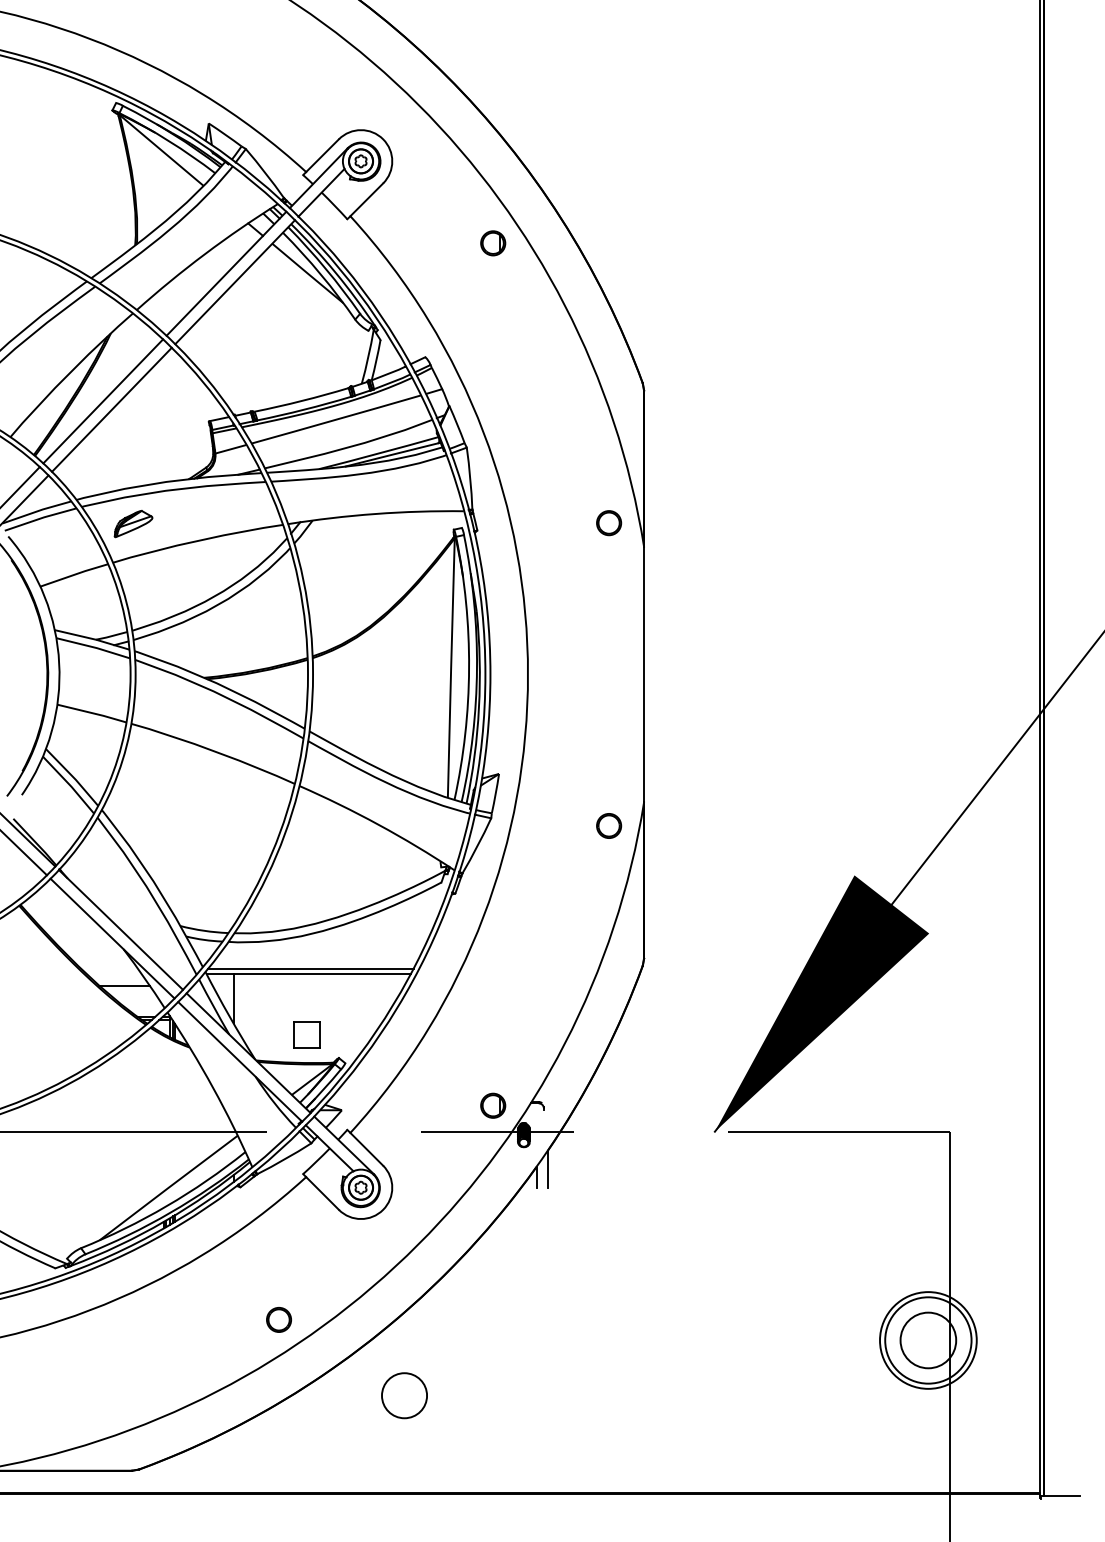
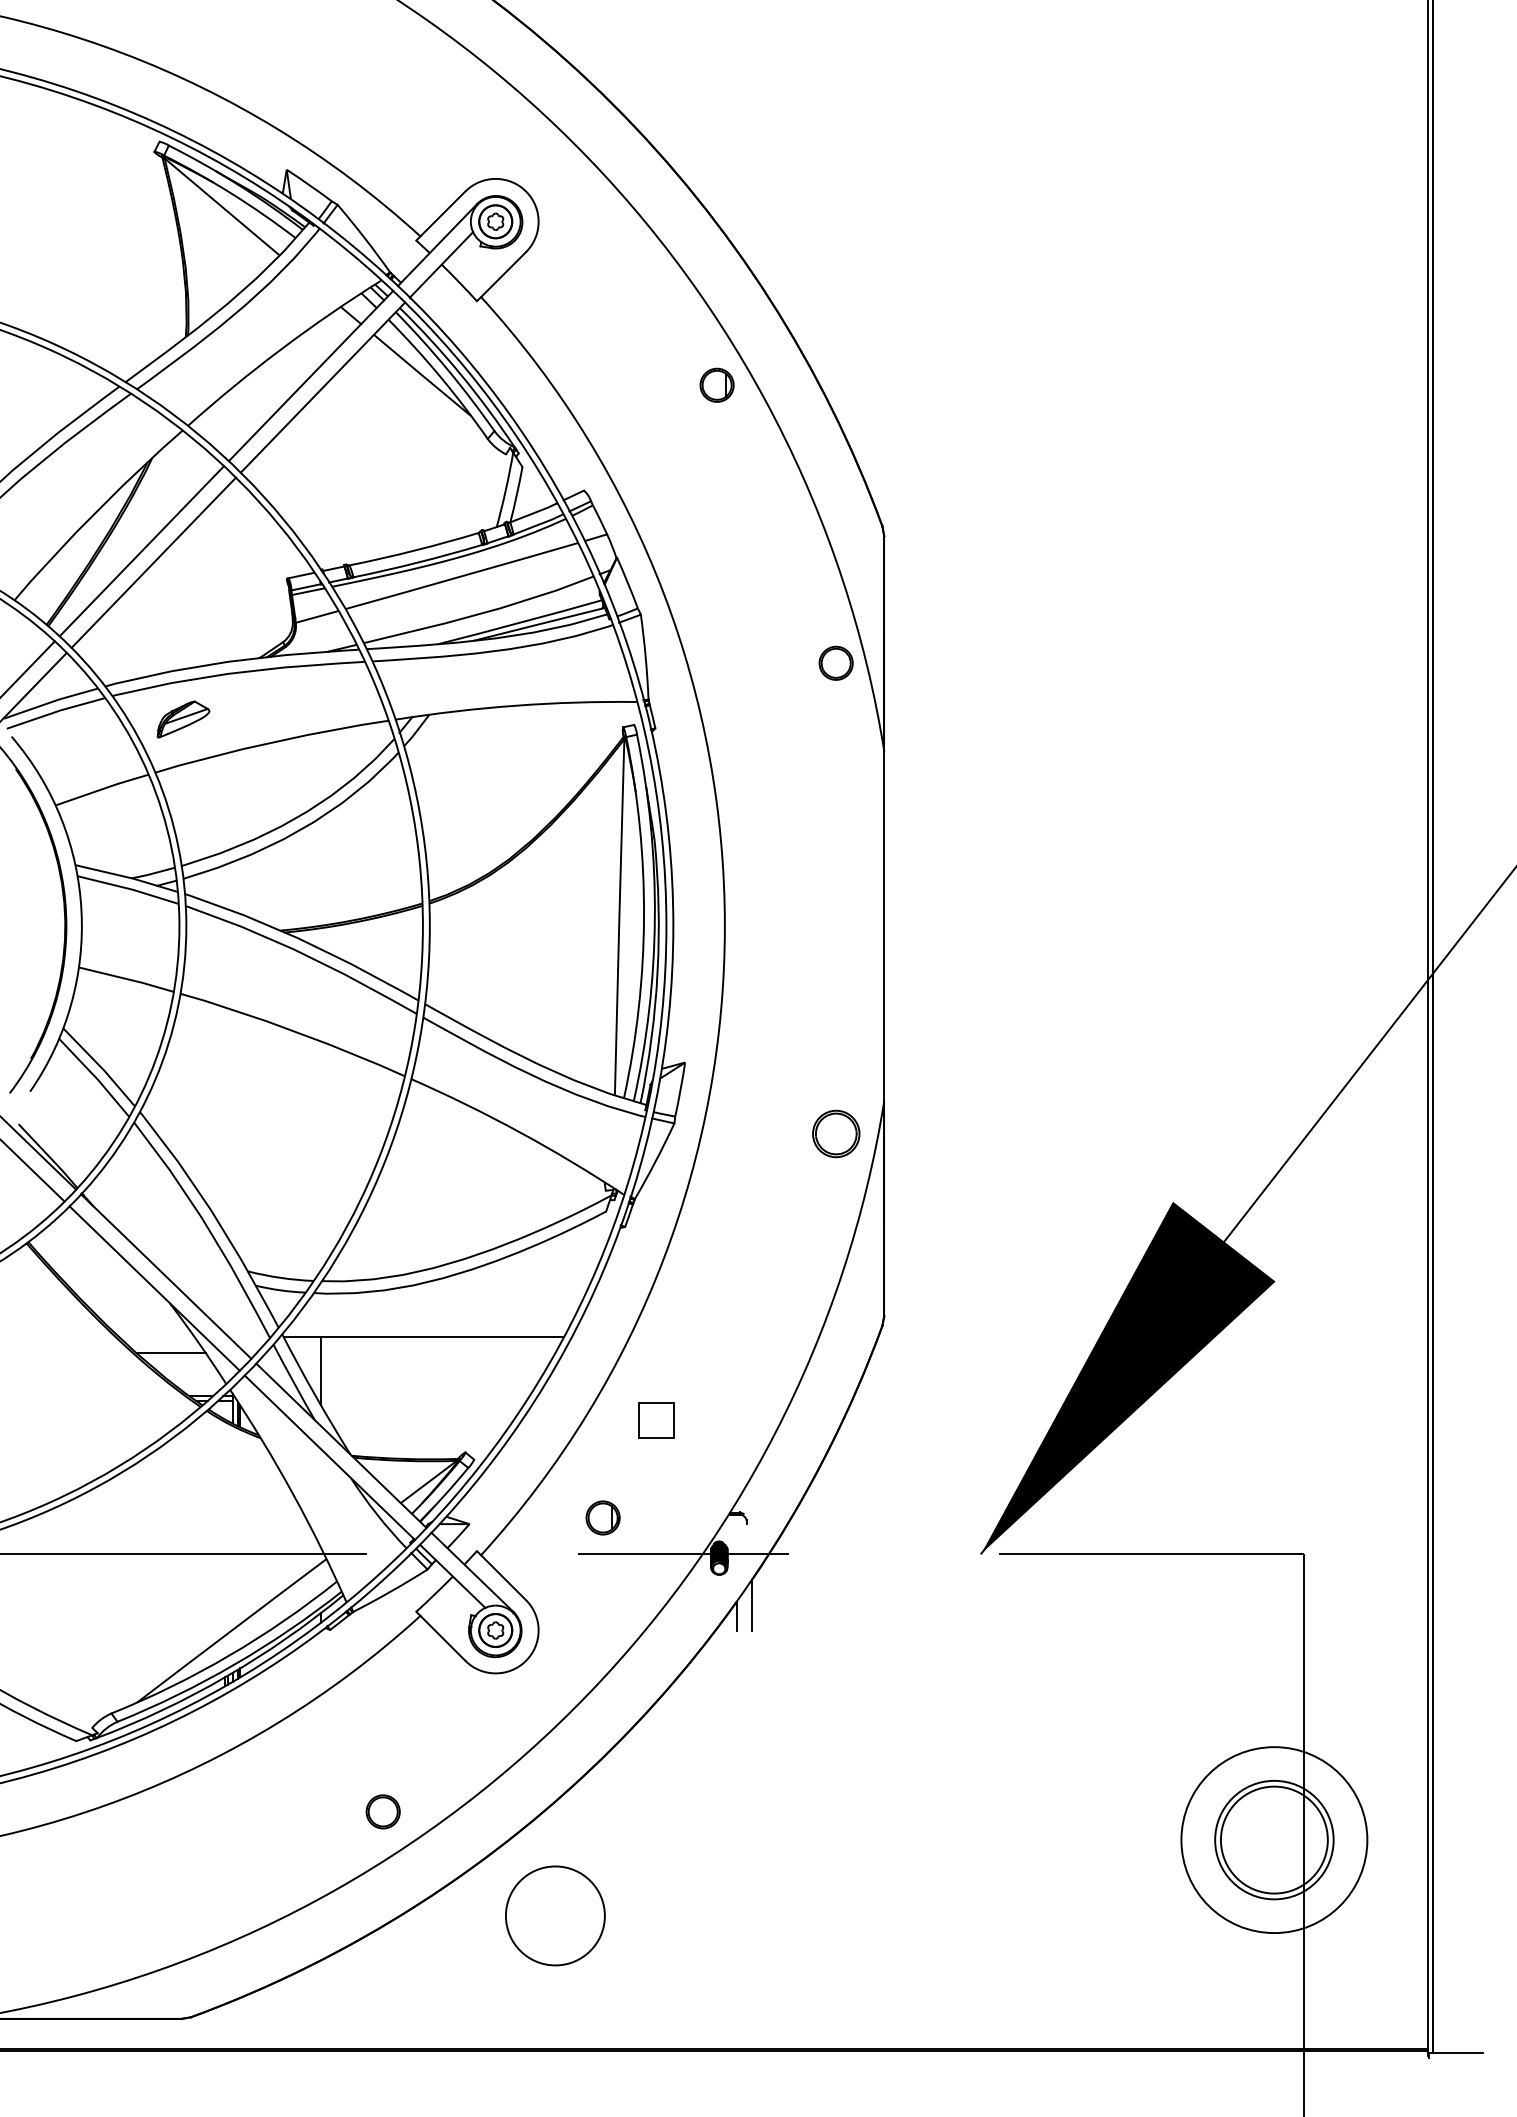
part: (492, 242) -> (716, 384), moved
part: (608, 522) -> (835, 662), moved
part: (608, 825) -> (835, 1133), size x1.4
line: (310, 968) -> (426, 1329), removed
part: (306, 1034) -> (656, 1420), moved
part: (492, 1105) -> (602, 1517), moved
circle: (927, 1340) -> (1273, 1839), size x1.4
circle: (928, 1340) -> (1274, 1839), size x1.4
circle: (404, 1395) -> (555, 1915), size x1.6

